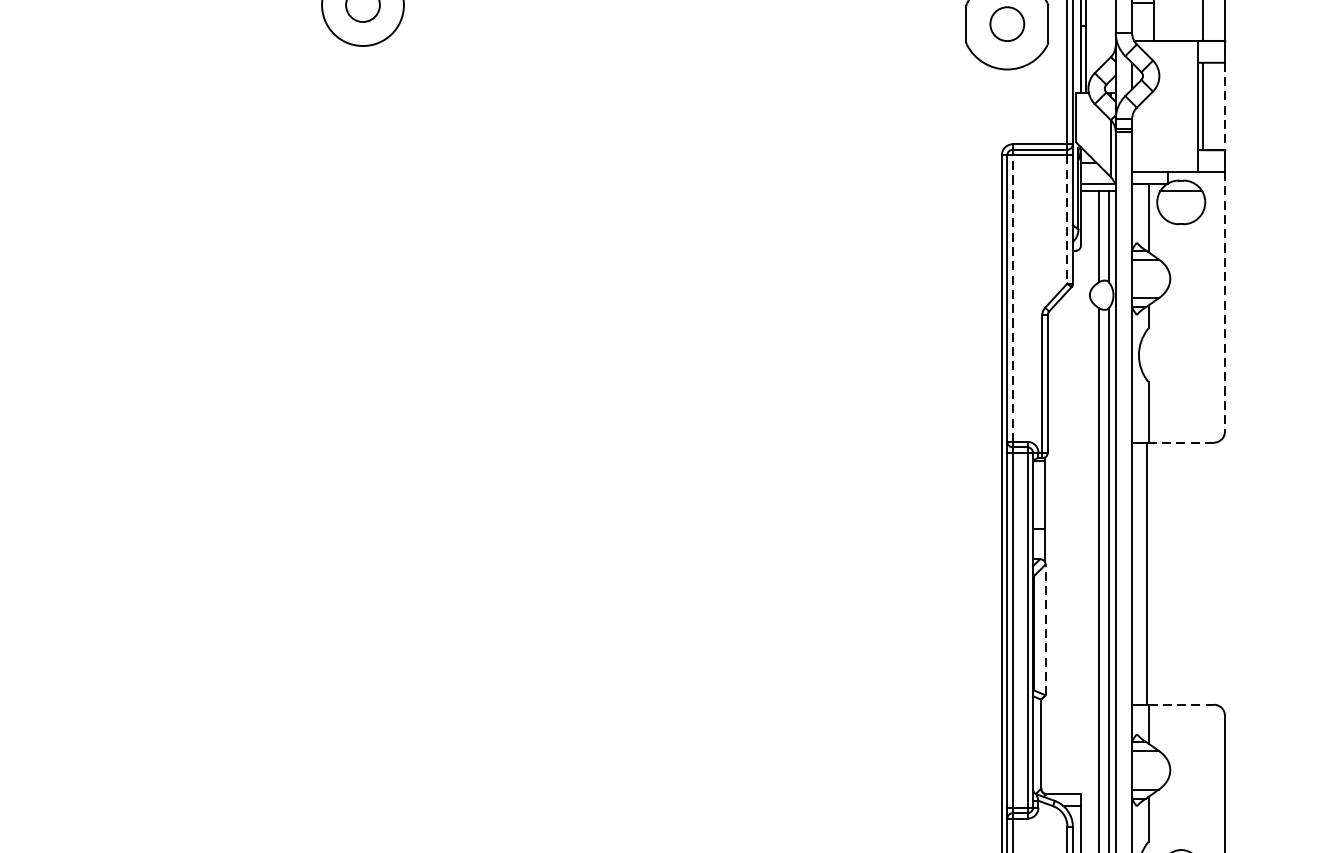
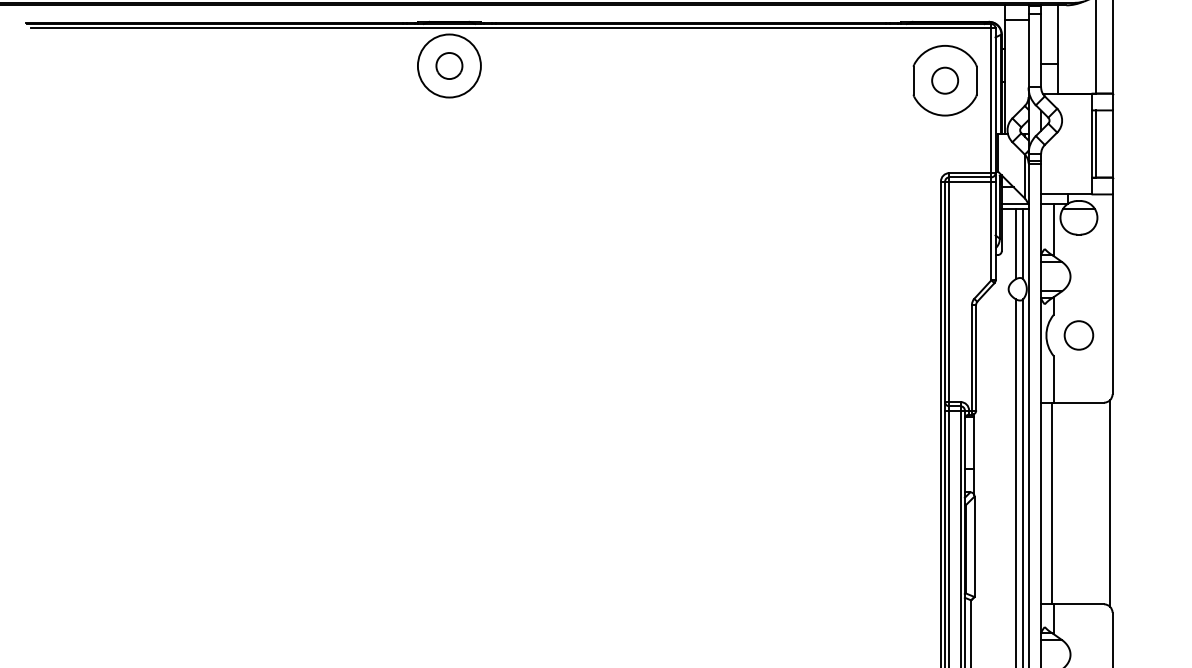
line: (1224, 107) -> (1112, 144), dashed -> solid
line: (1067, 220) -> (991, 231), dashed -> solid
line: (1012, 298) -> (949, 291), dashed -> solid
line: (1224, 302) -> (1112, 294), dashed -> solid
circle: (1180, 355) -> (1078, 335), added
line: (1180, 442) -> (1078, 402), dashed -> solid
line: (1222, 573) -> (1110, 503), added
line: (1045, 629) -> (974, 546), dashed -> solid
line: (1181, 704) -> (1079, 604), dashed -> solid

